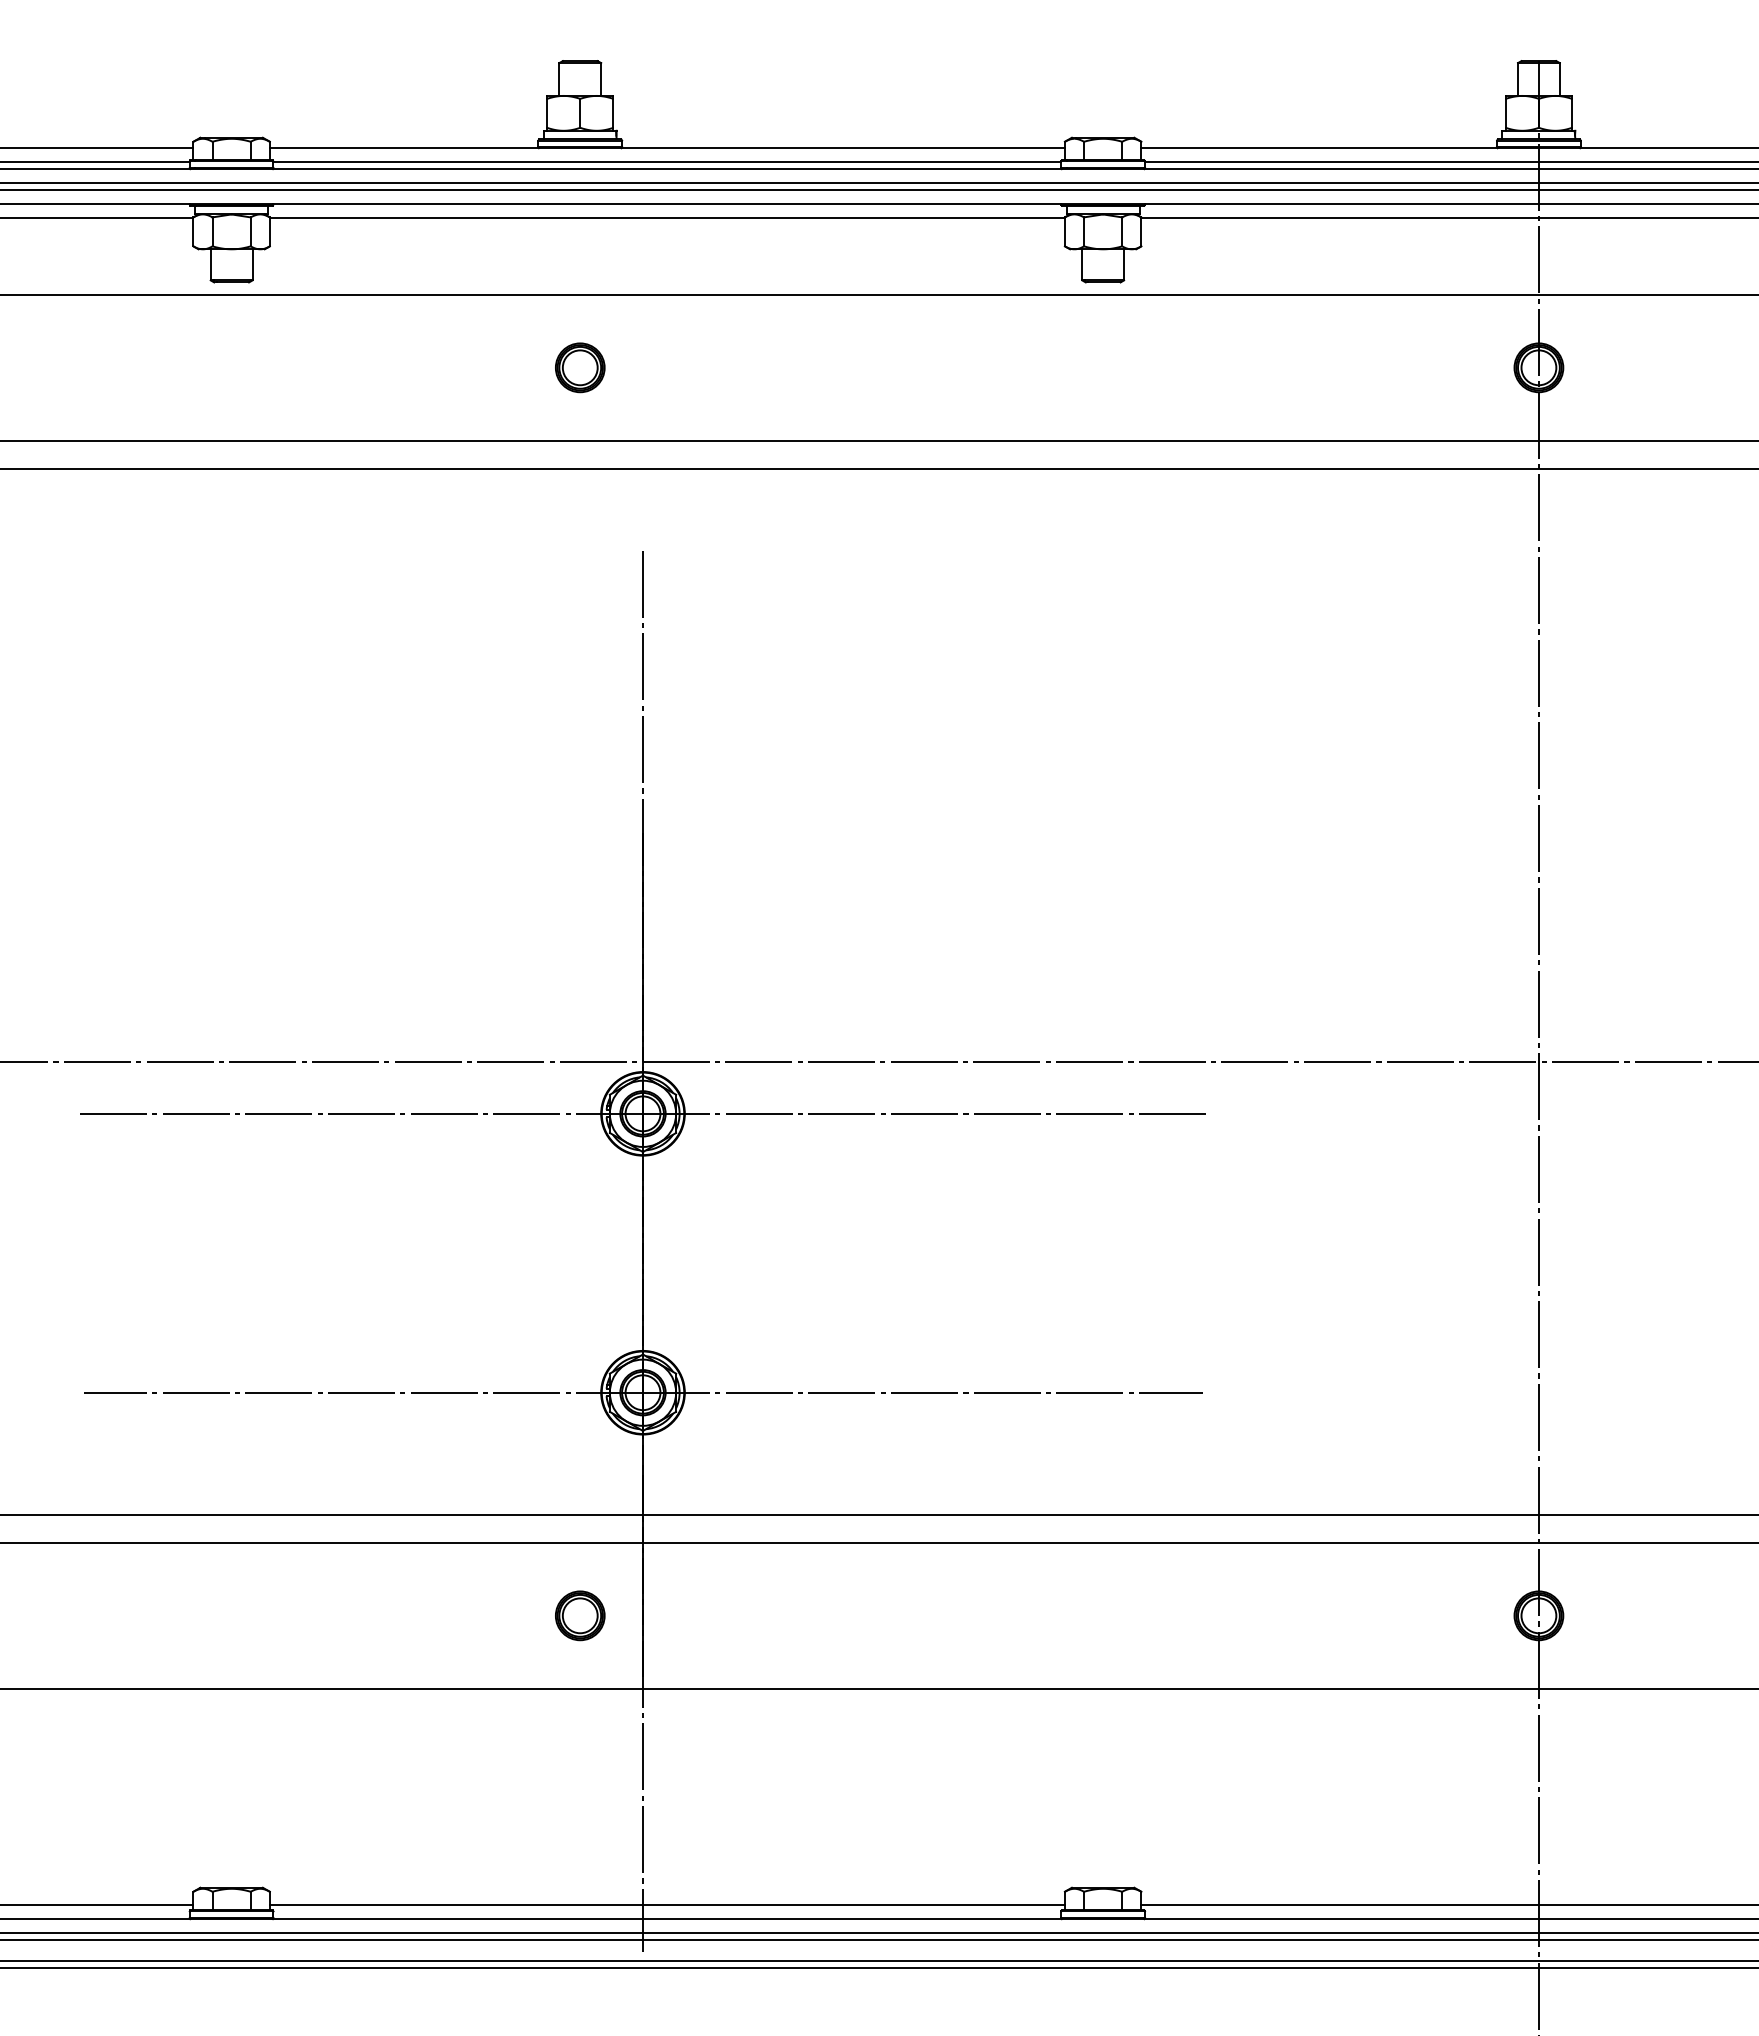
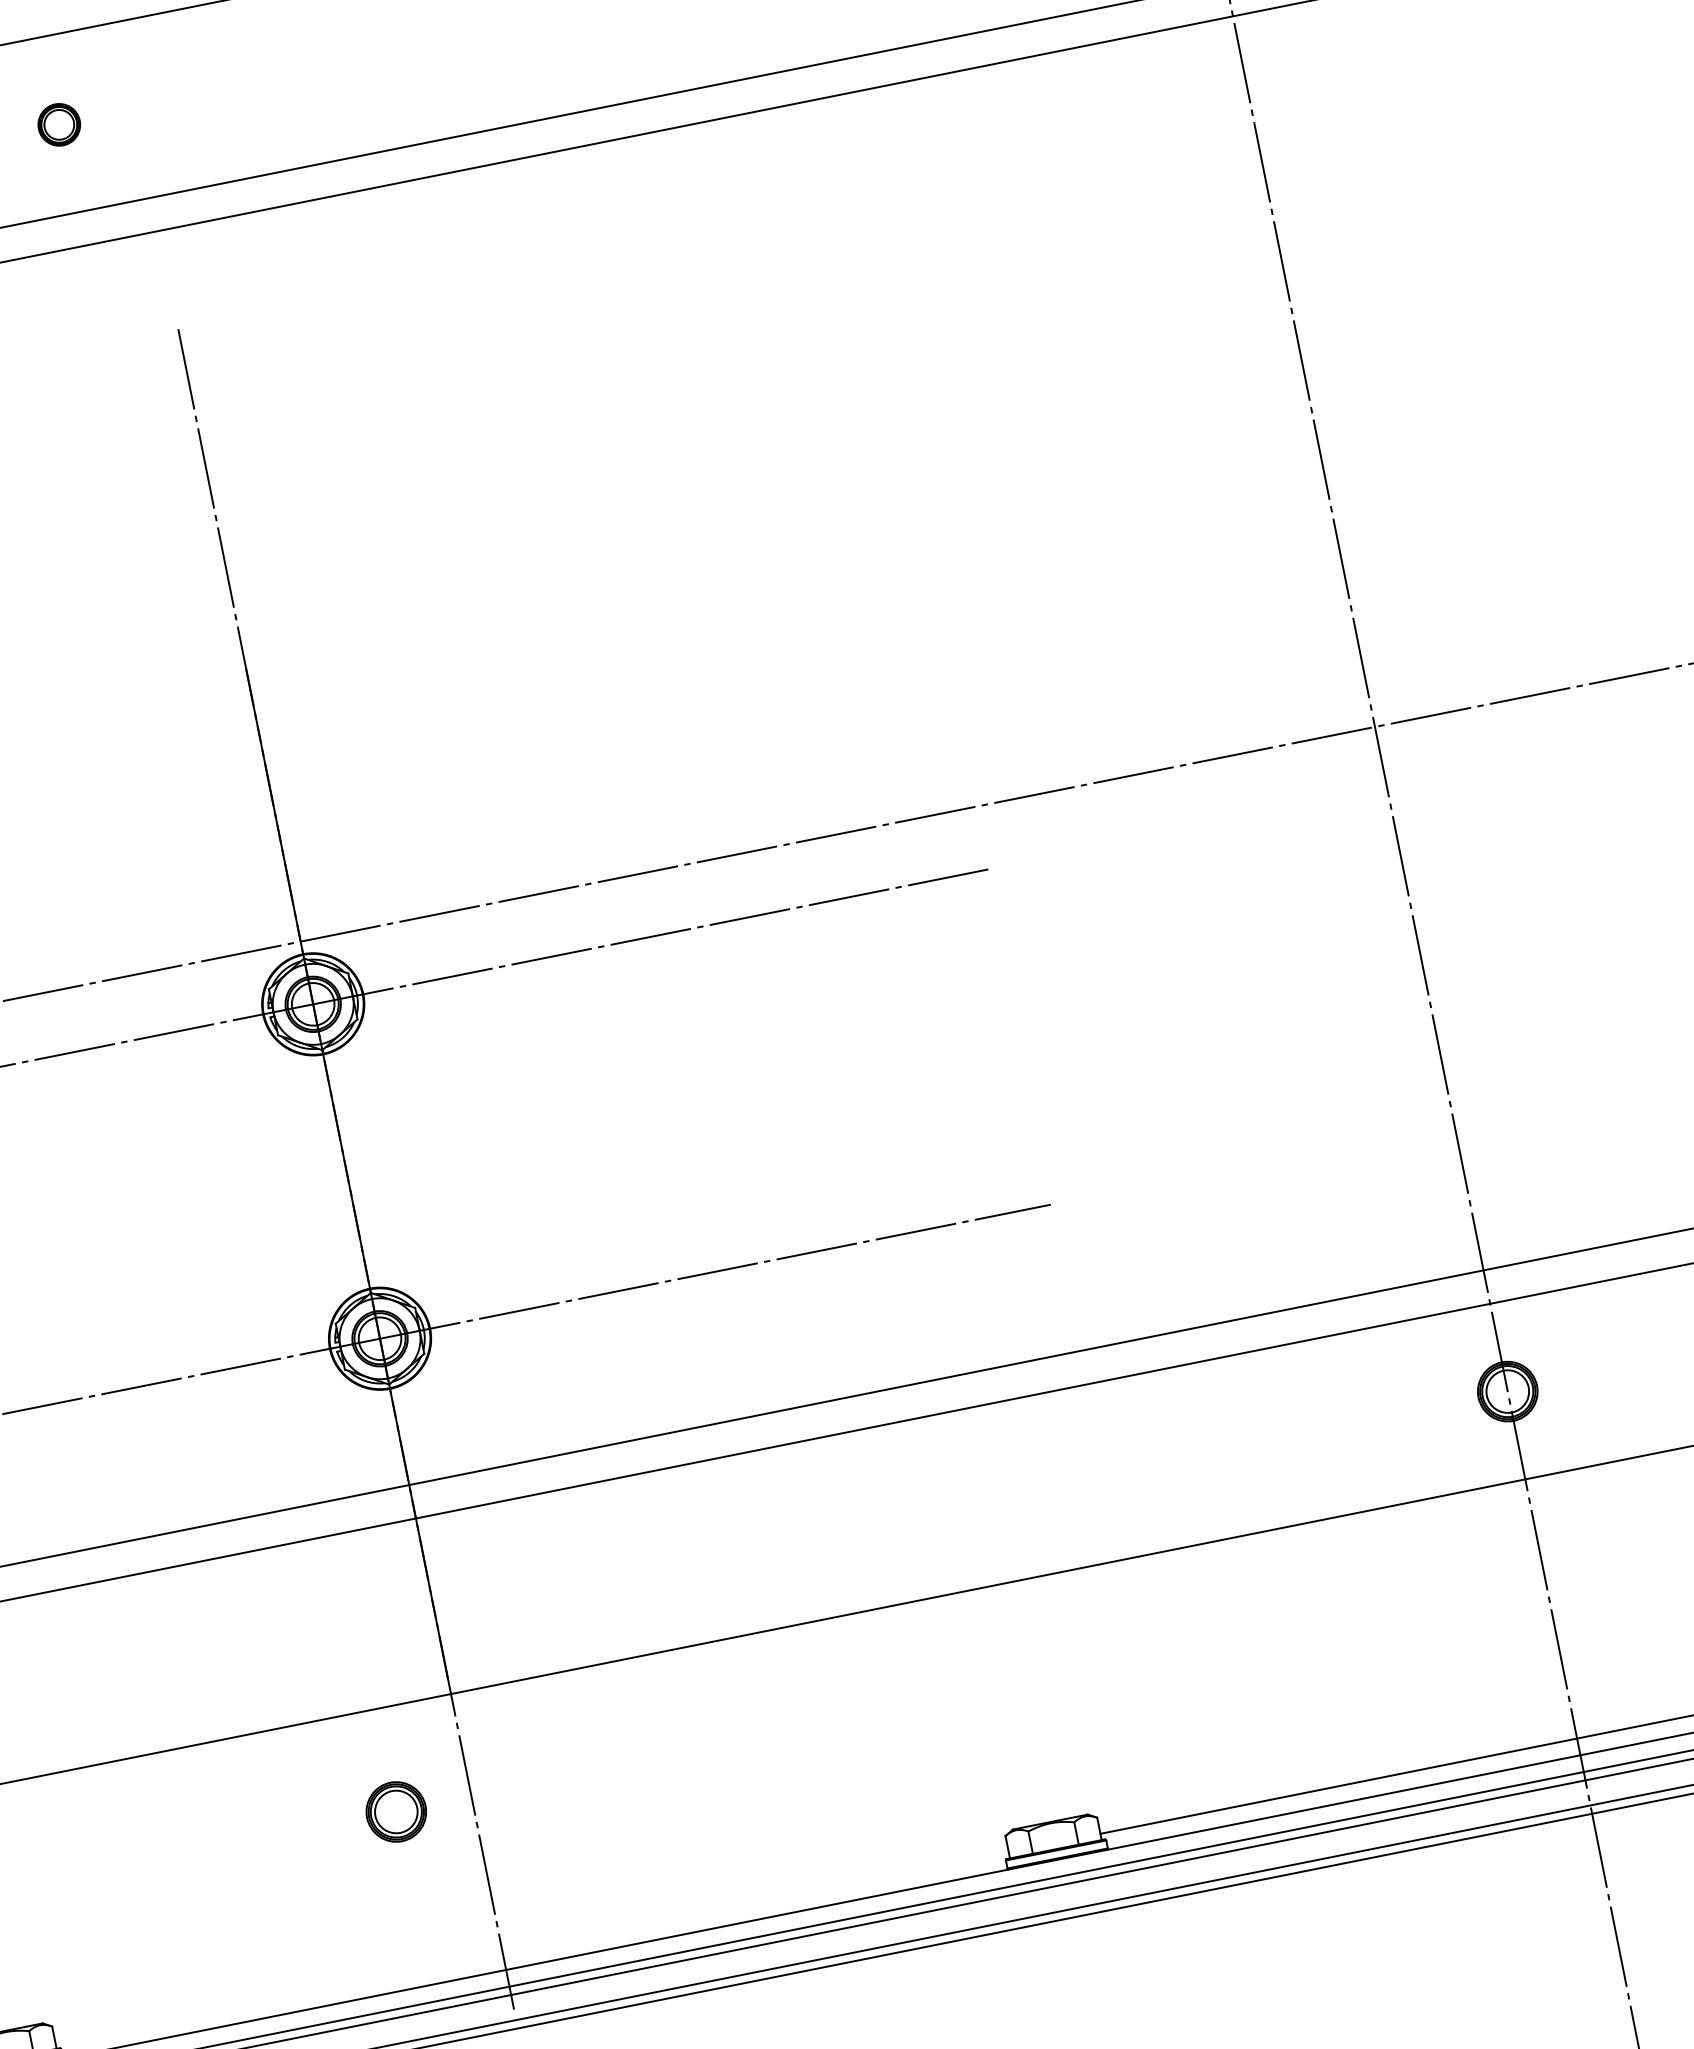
part: (580, 367) -> (59, 124), size x0.7
part: (580, 1615) -> (396, 1811), moved
line: (666, 1905) -> (531, 1947), removed

